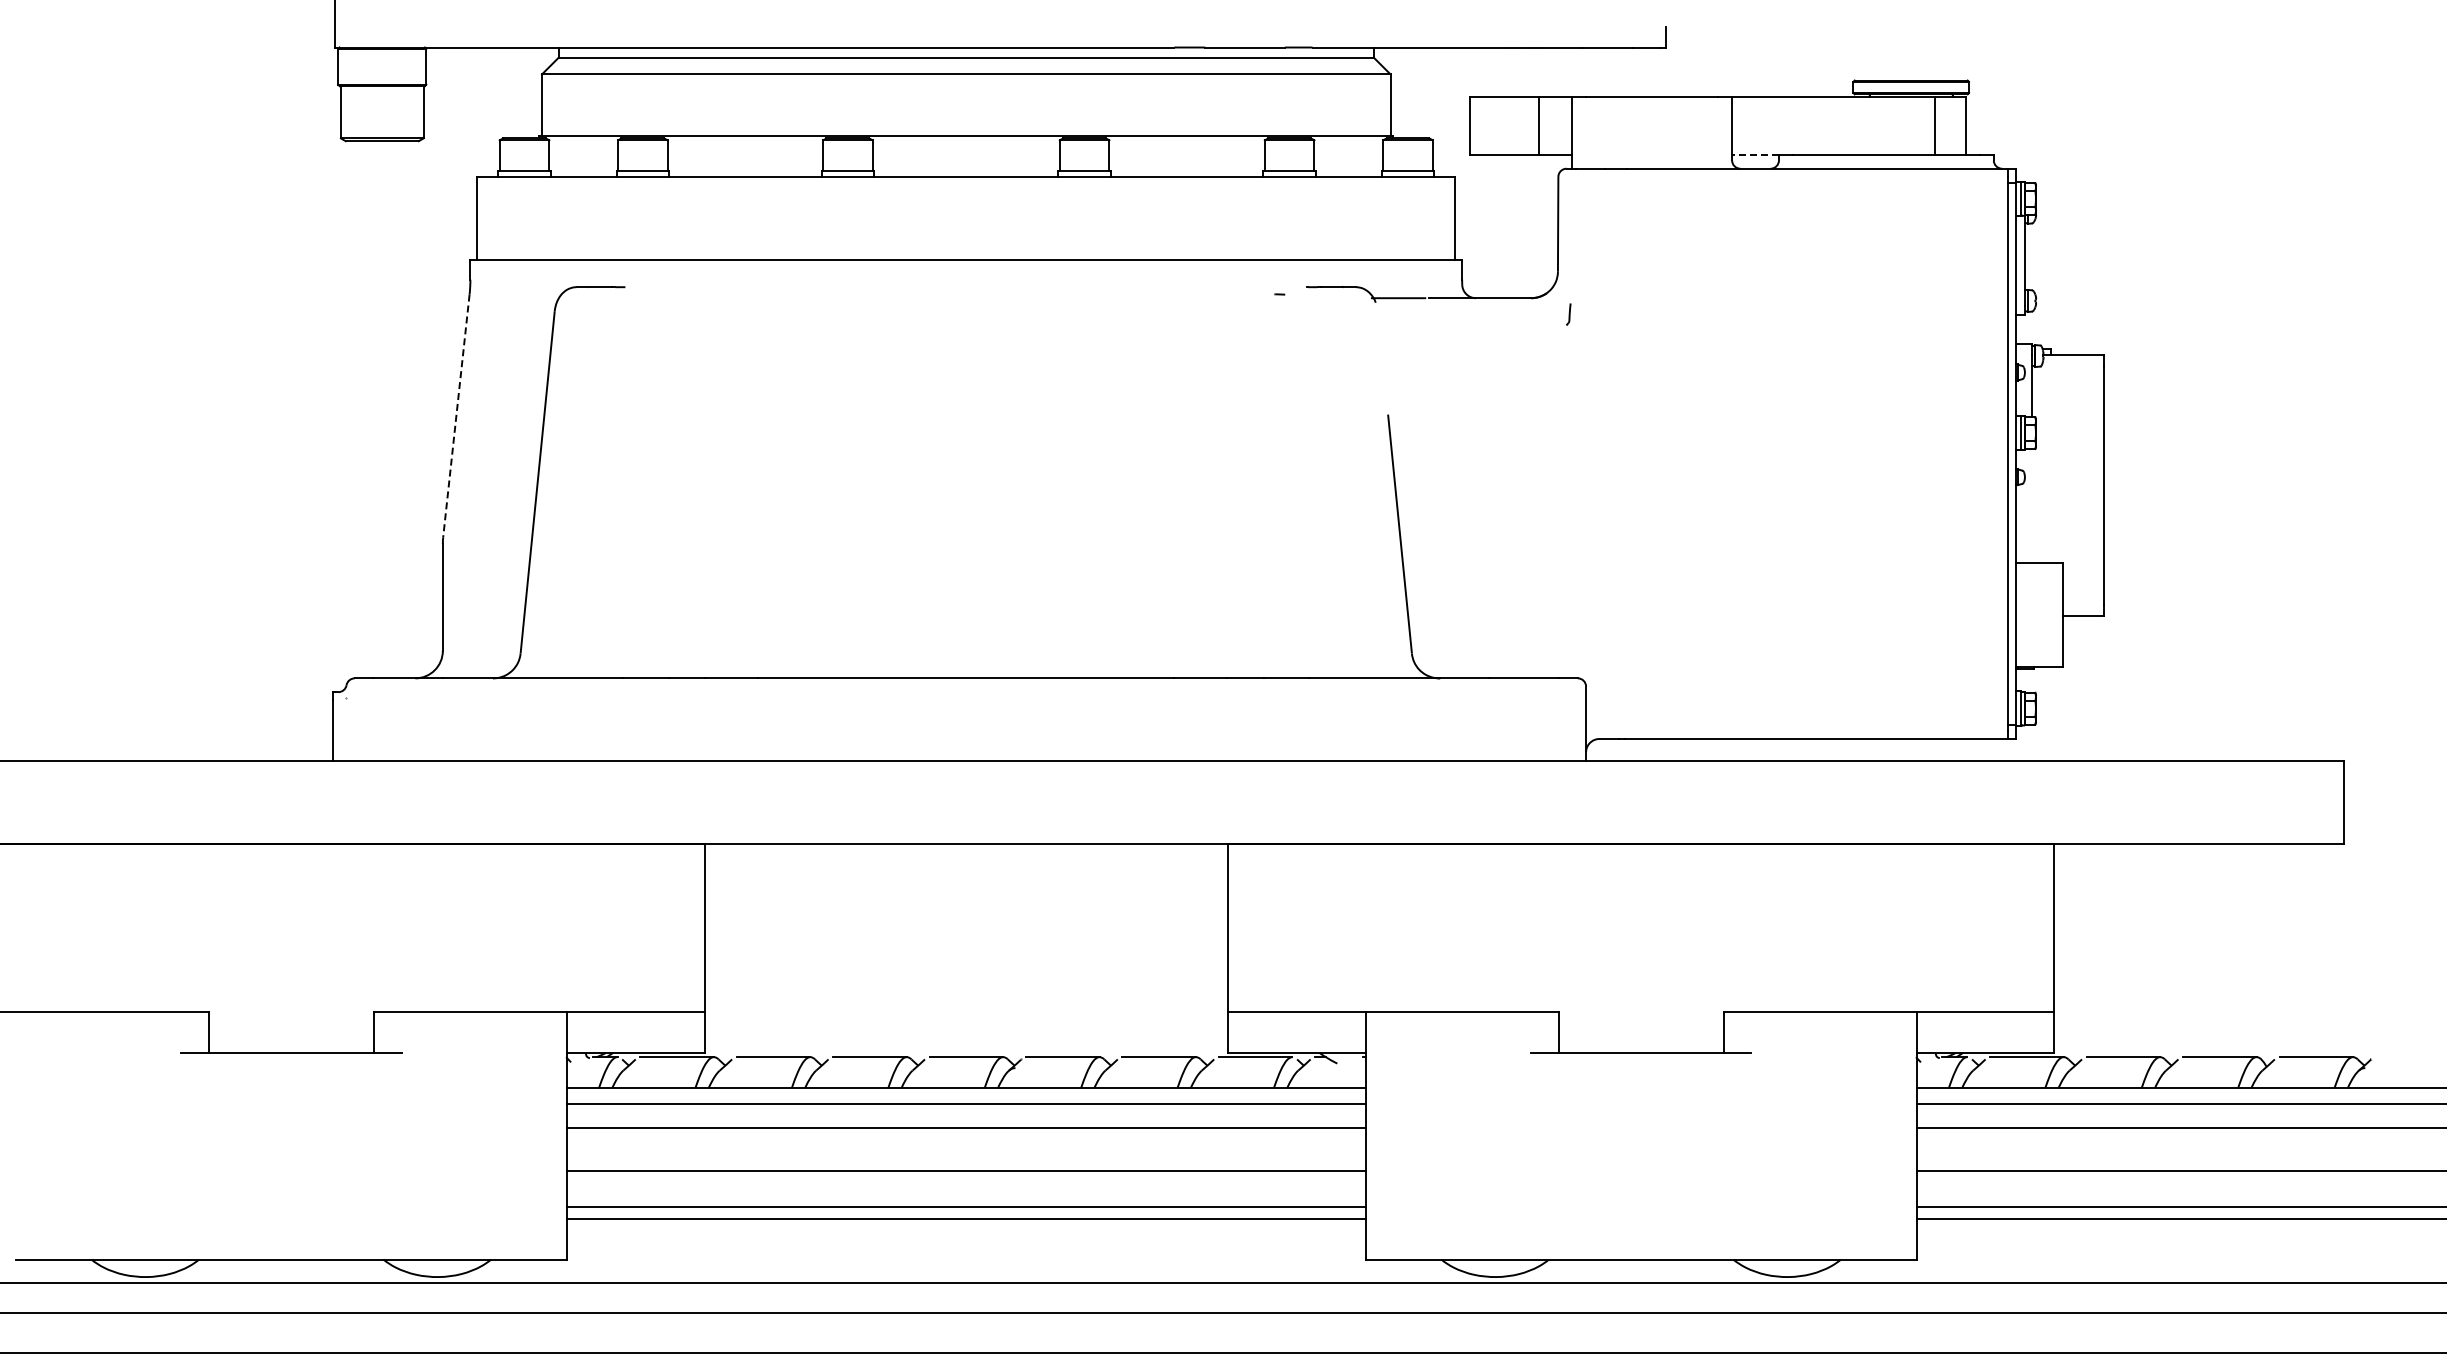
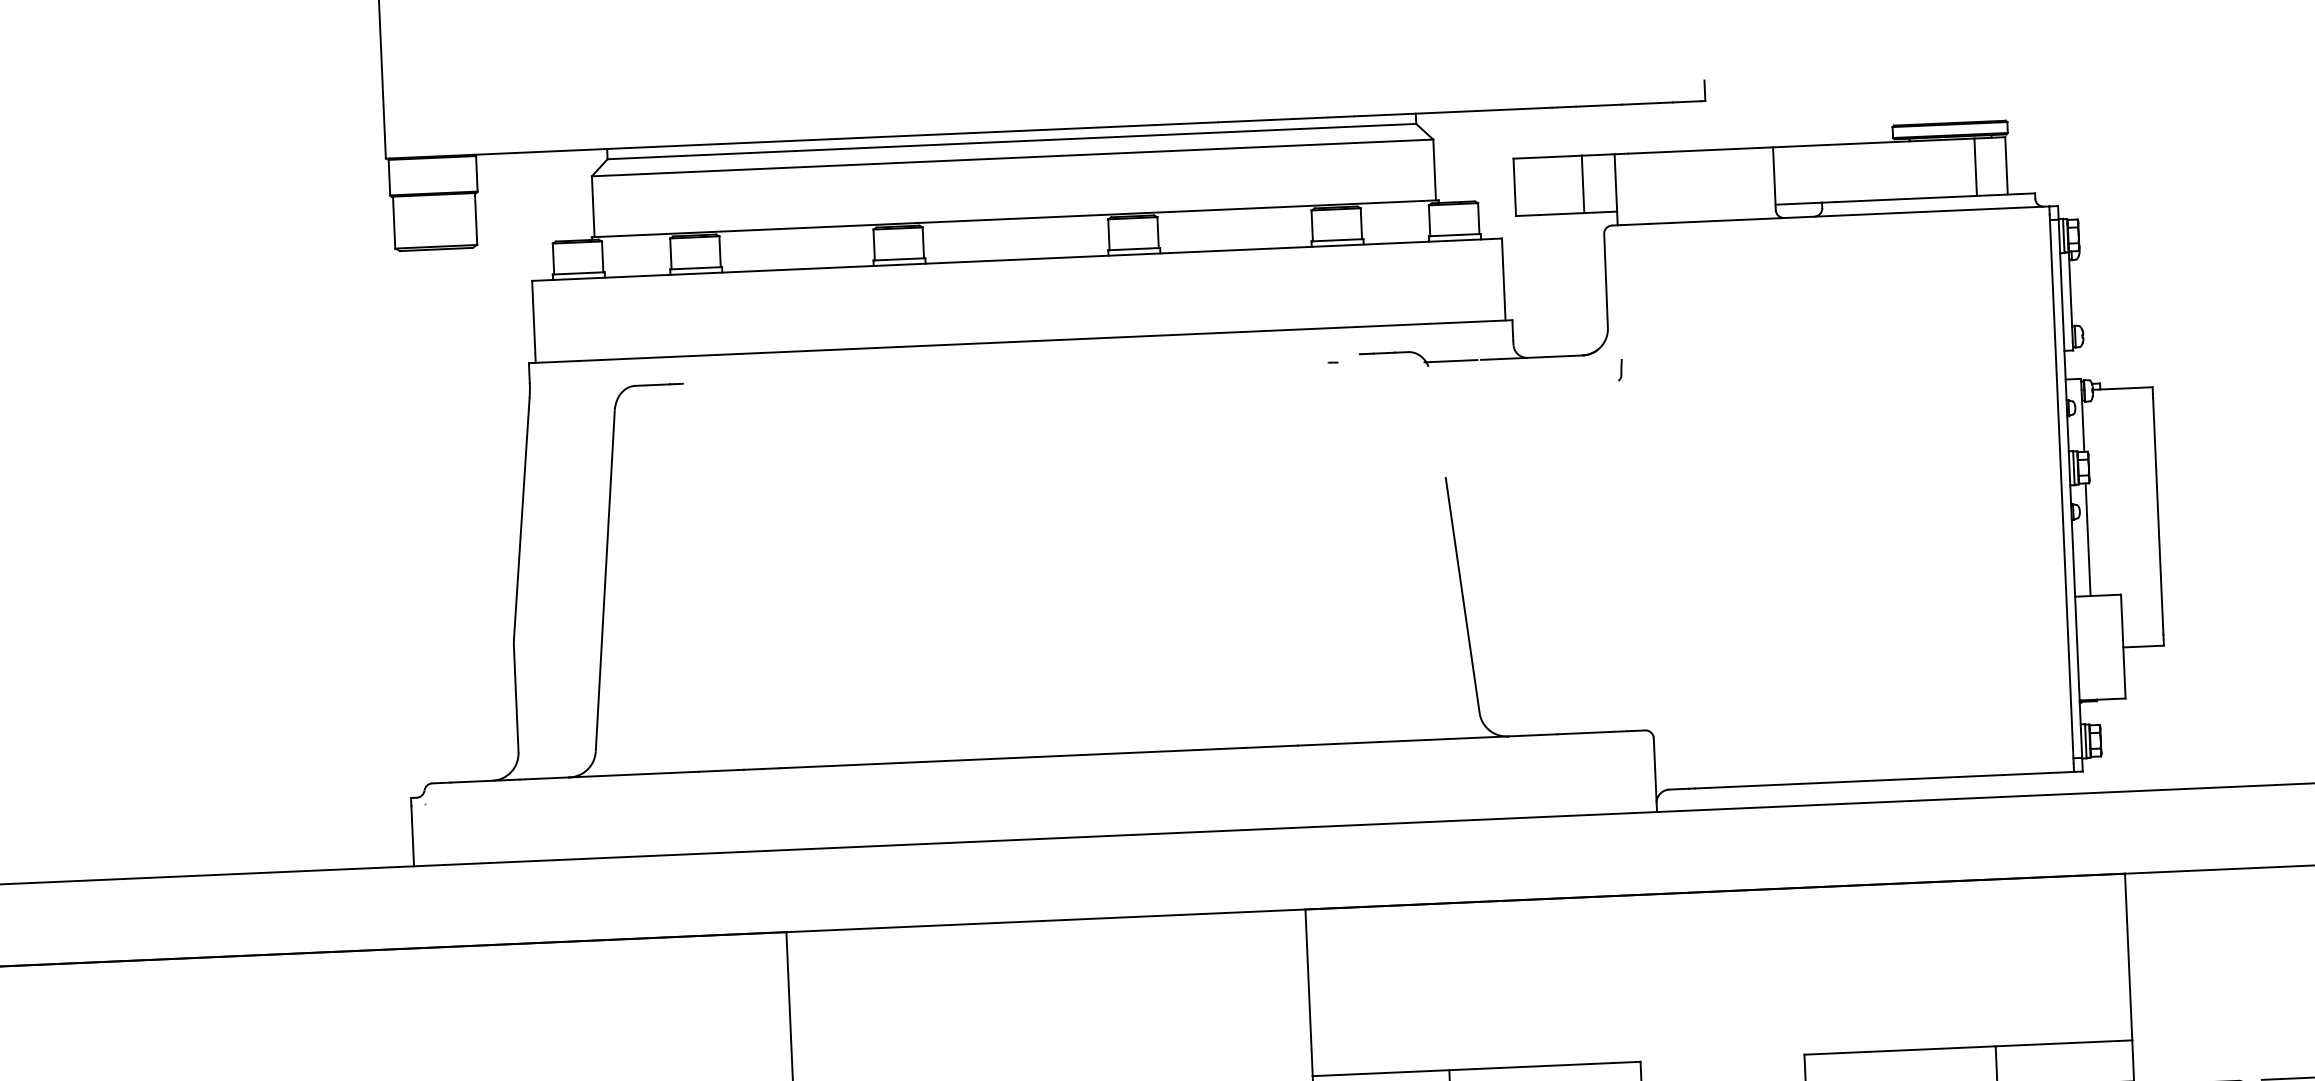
line: (1755, 154) -> (1798, 203), dashed -> solid
line: (456, 416) -> (521, 519), dashed -> solid
line: (2031, 505) -> (2087, 539), added

